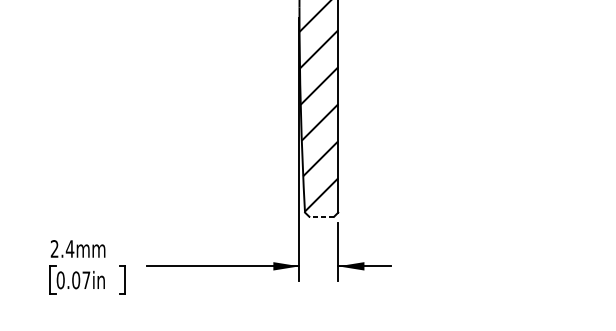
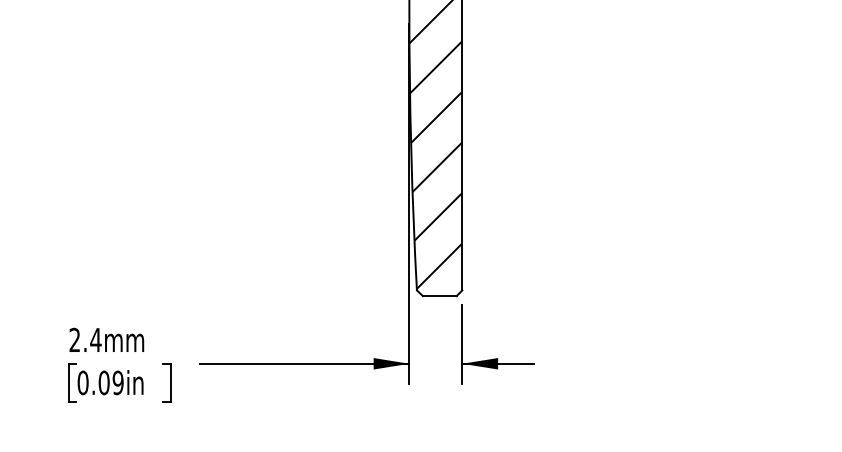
line: (321, 217) -> (439, 296), dashed -> solid
text: (85, 280) -> (117, 382), 0.07in -> 0.09in

